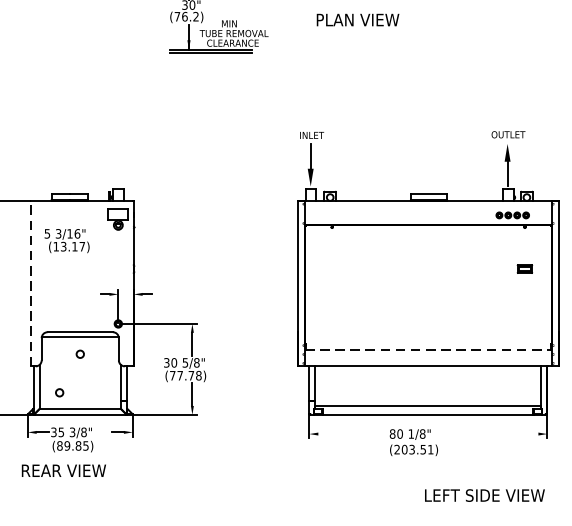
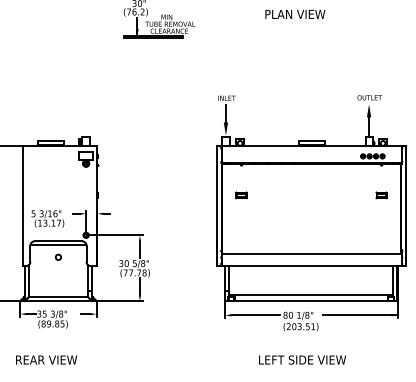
text: (358, 20) -> (295, 14), moved
text: (66, 240) -> (47, 218), moved
part: (332, 269) -> (241, 195), added
line: (30, 282) -> (22, 205), dashed -> solid
line: (428, 350) -> (311, 254), dashed -> solid
circle: (58, 391) -> (42, 284), removed
line: (351, 434) -> (255, 315), added
line: (495, 434) -> (360, 315), added
text: (63, 470) -> (46, 359), moved
text: (484, 494) -> (302, 359), moved

